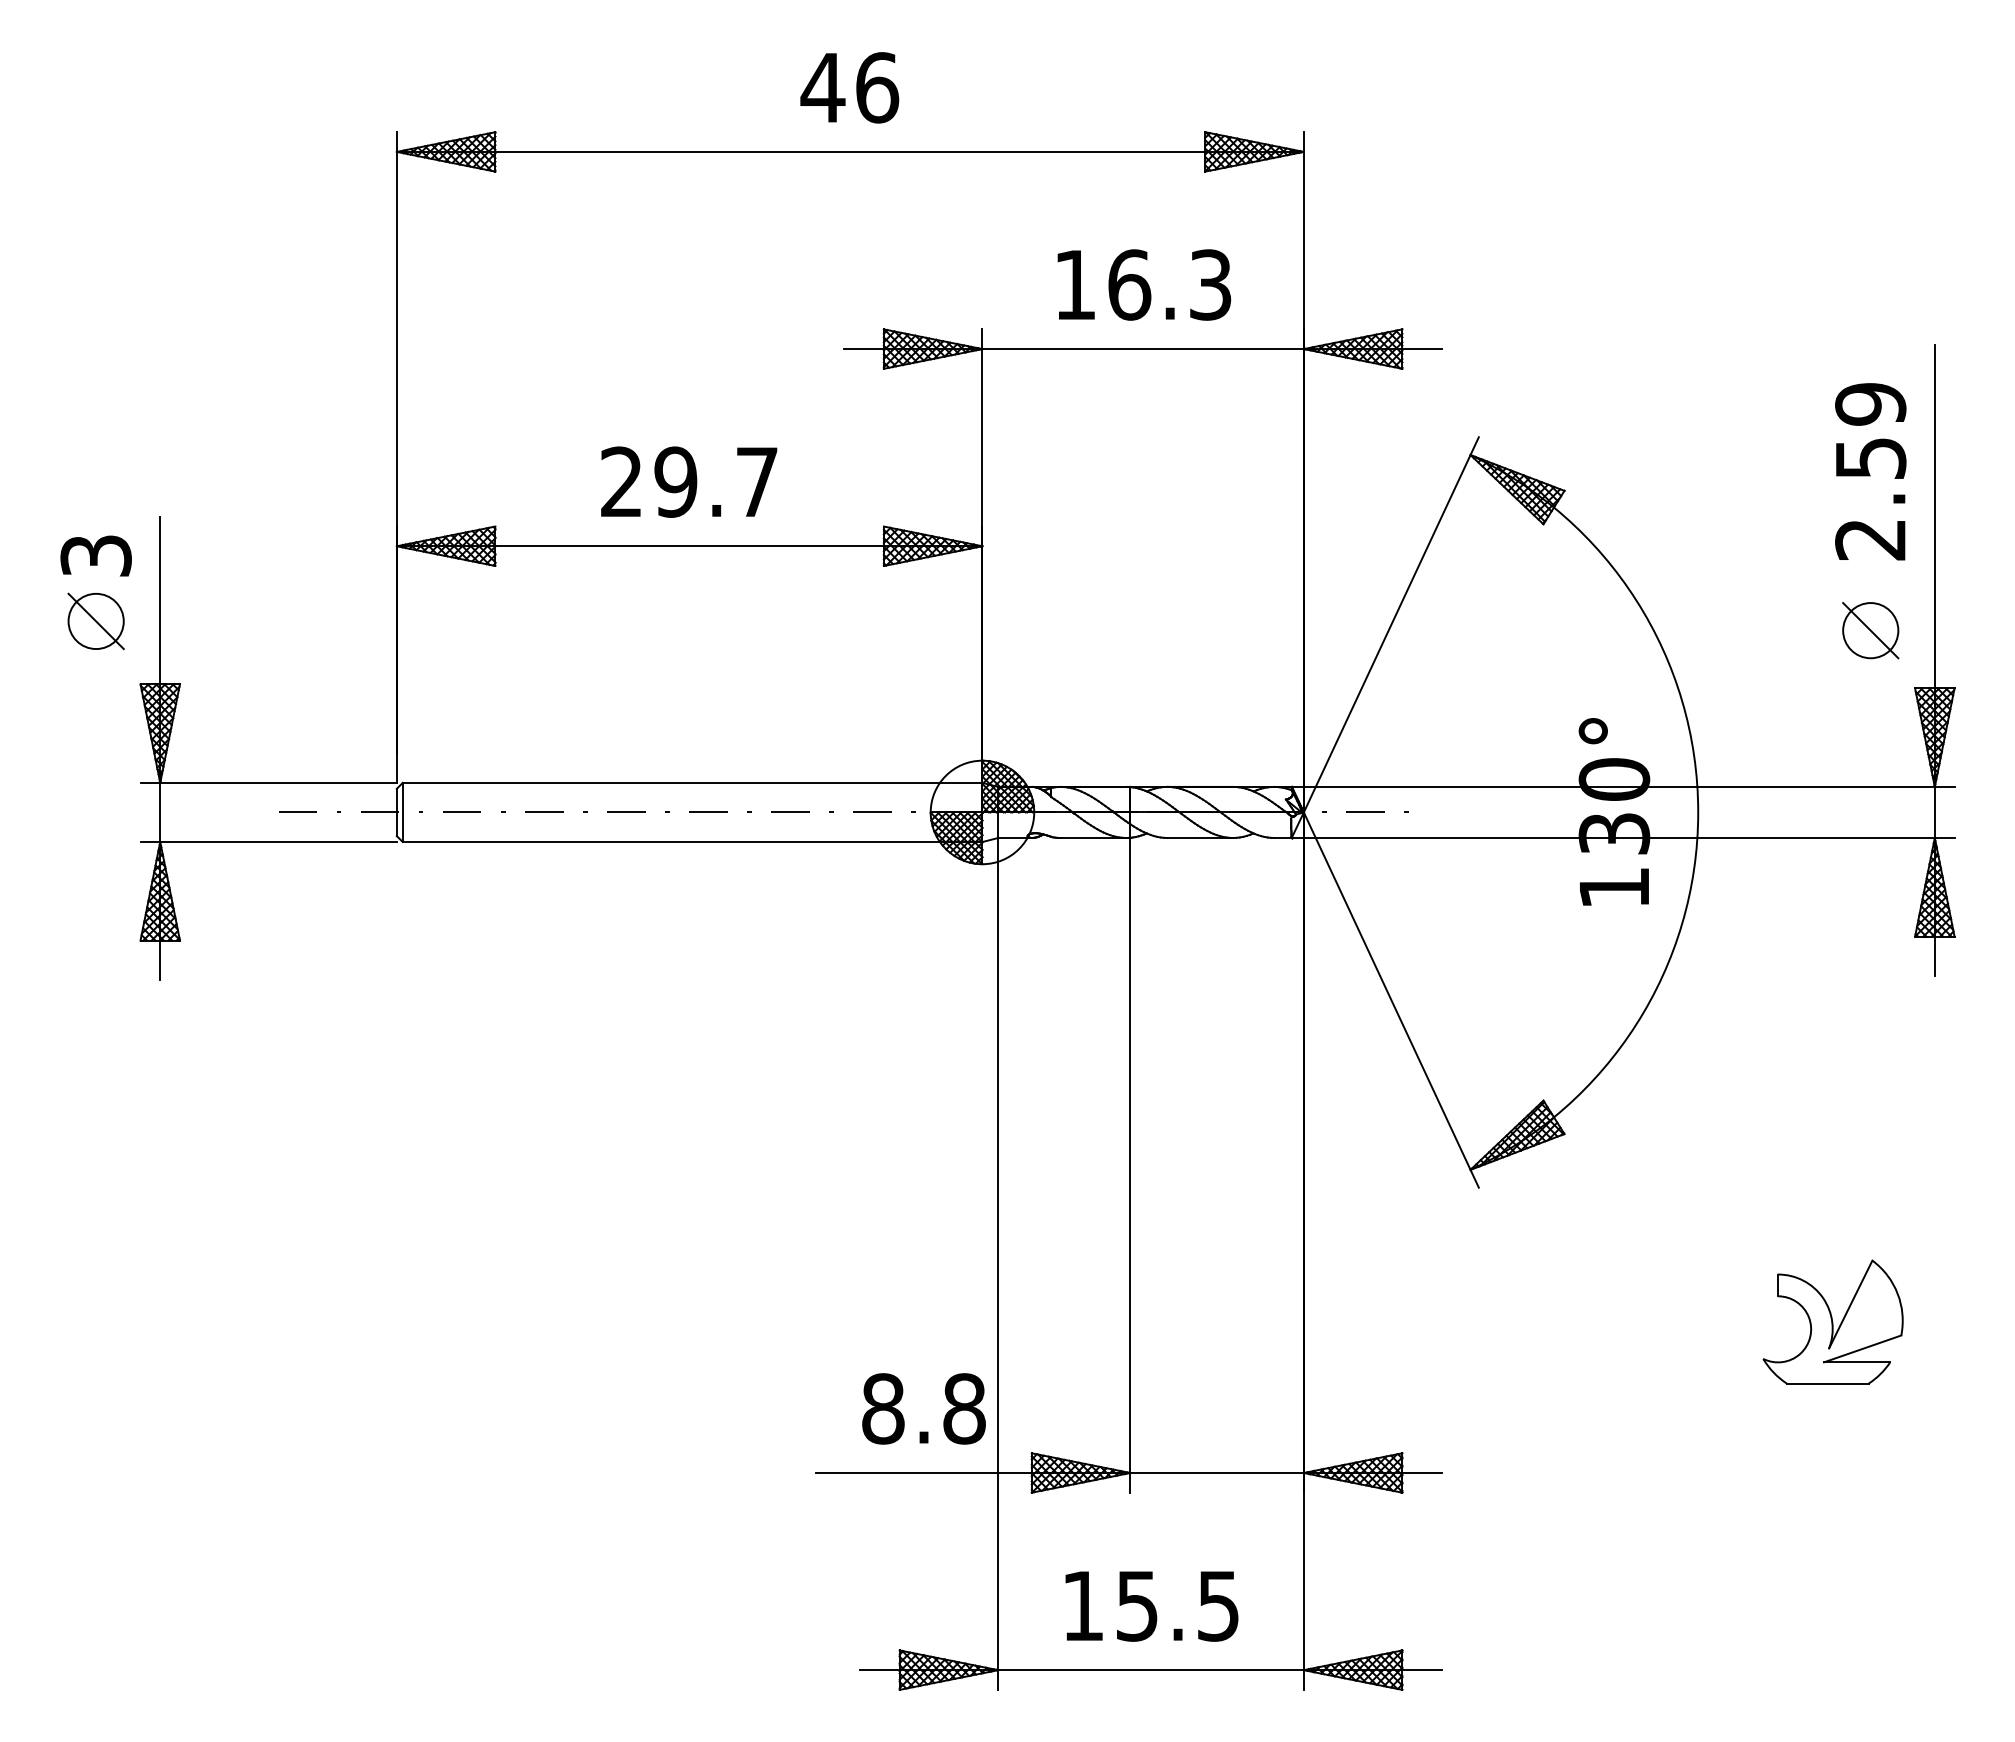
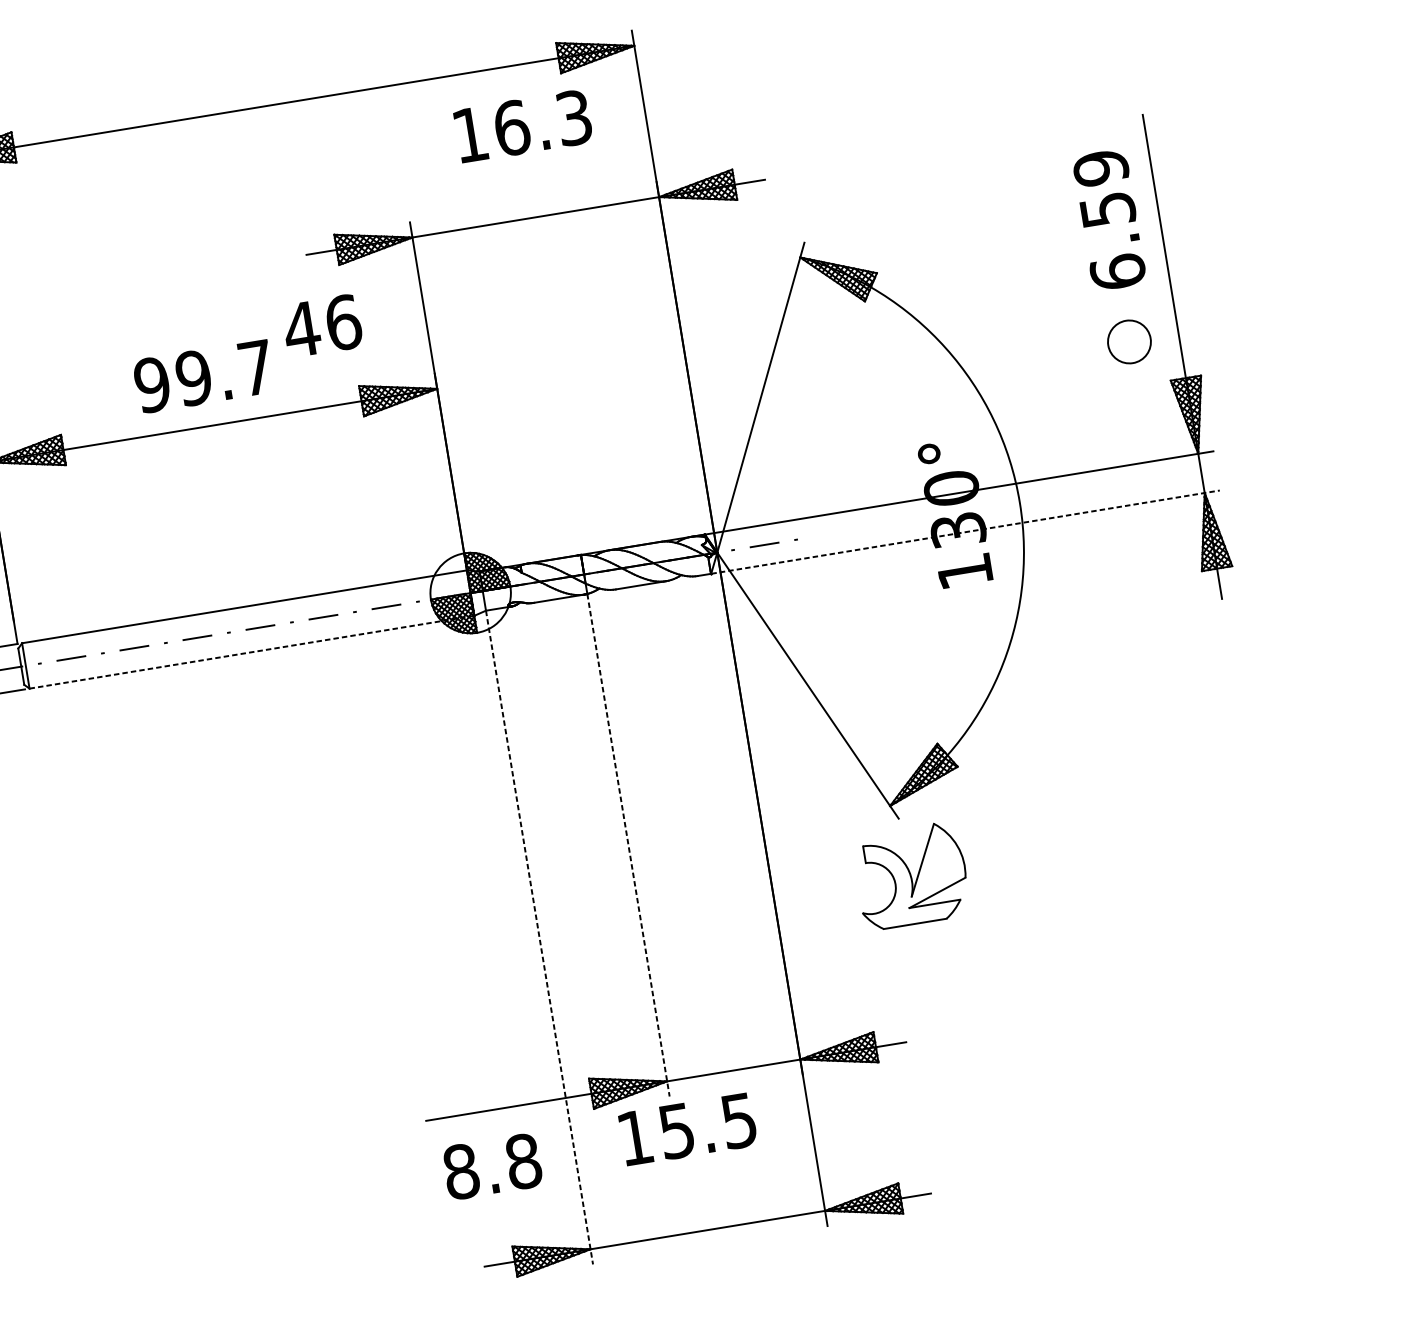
text: (849, 87) -> (322, 325), moved
text: (1144, 284) -> (523, 125), moved
text: (621, 481) -> (152, 384), 29.7 -> 99.7
text: (1870, 538) -> (1117, 271), 2.59 -> 6.59
line: (1870, 630) -> (1129, 341), removed
line: (1623, 837) -> (965, 531), solid -> dashed
line: (692, 842) -> (251, 652), solid -> dashed
line: (1130, 1165) -> (628, 845), solid -> dashed
line: (998, 1263) -> (539, 937), solid -> dashed
part: (1832, 1321) -> (910, 875), moved
text: (923, 1408) -> (492, 1166), moved
text: (1151, 1606) -> (687, 1129), moved

